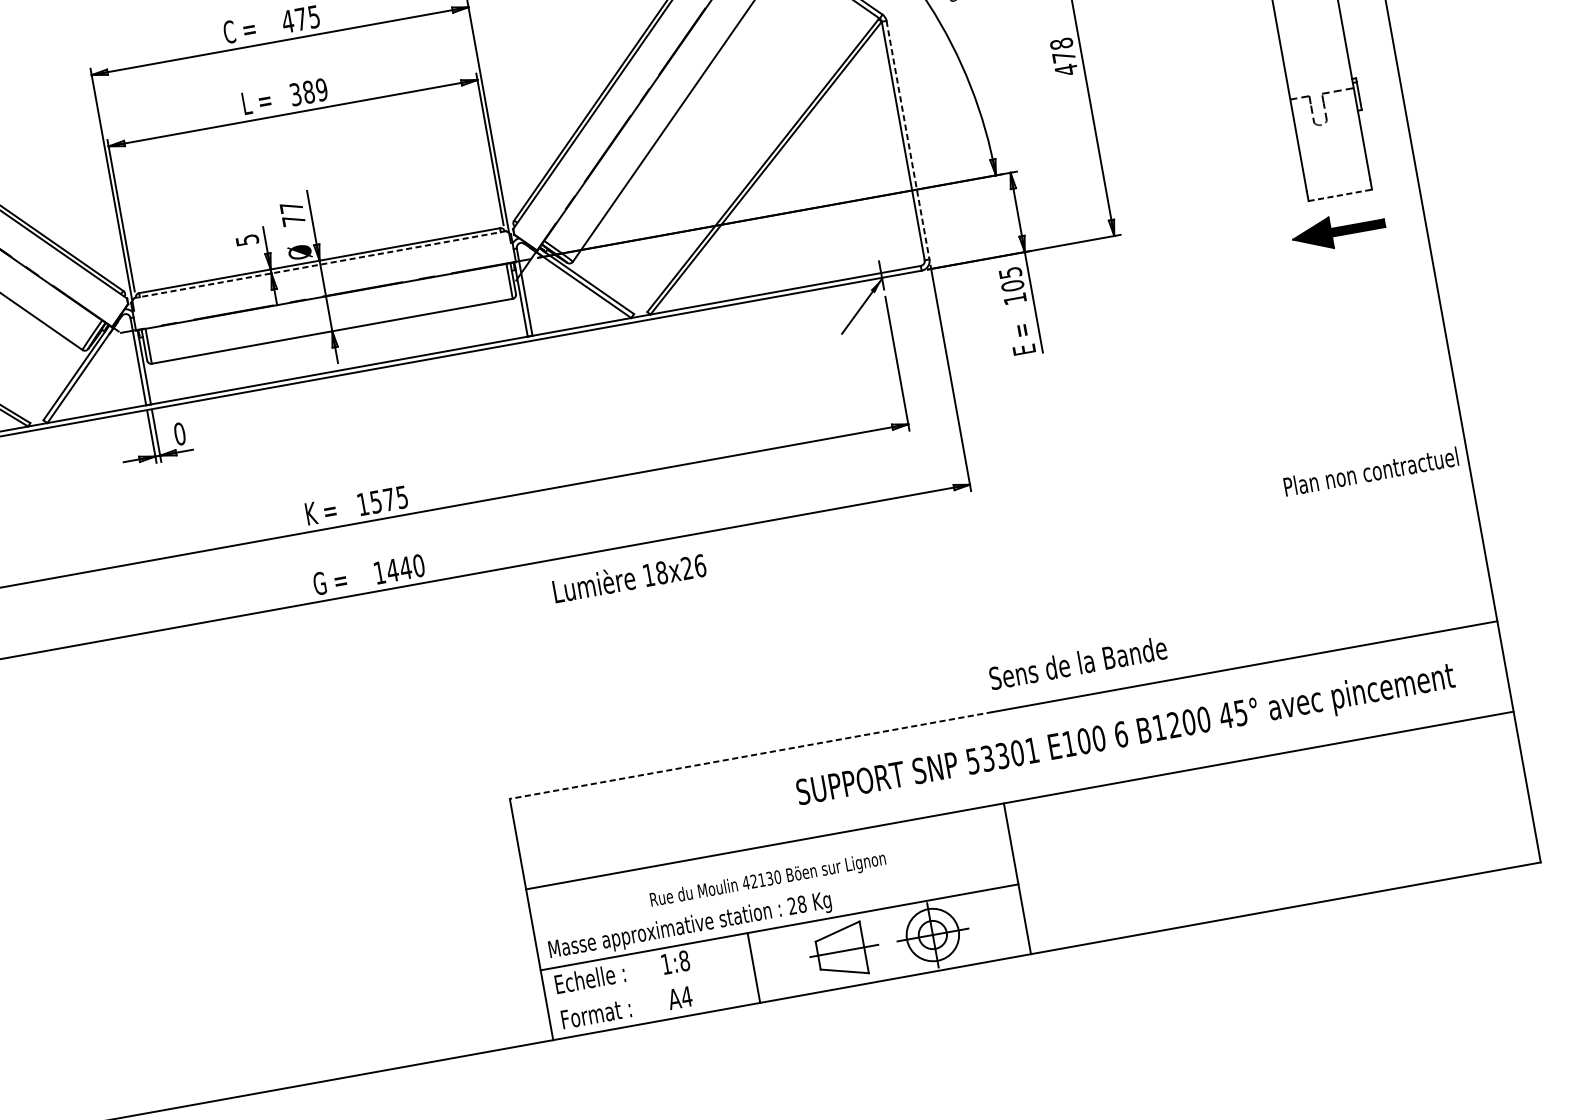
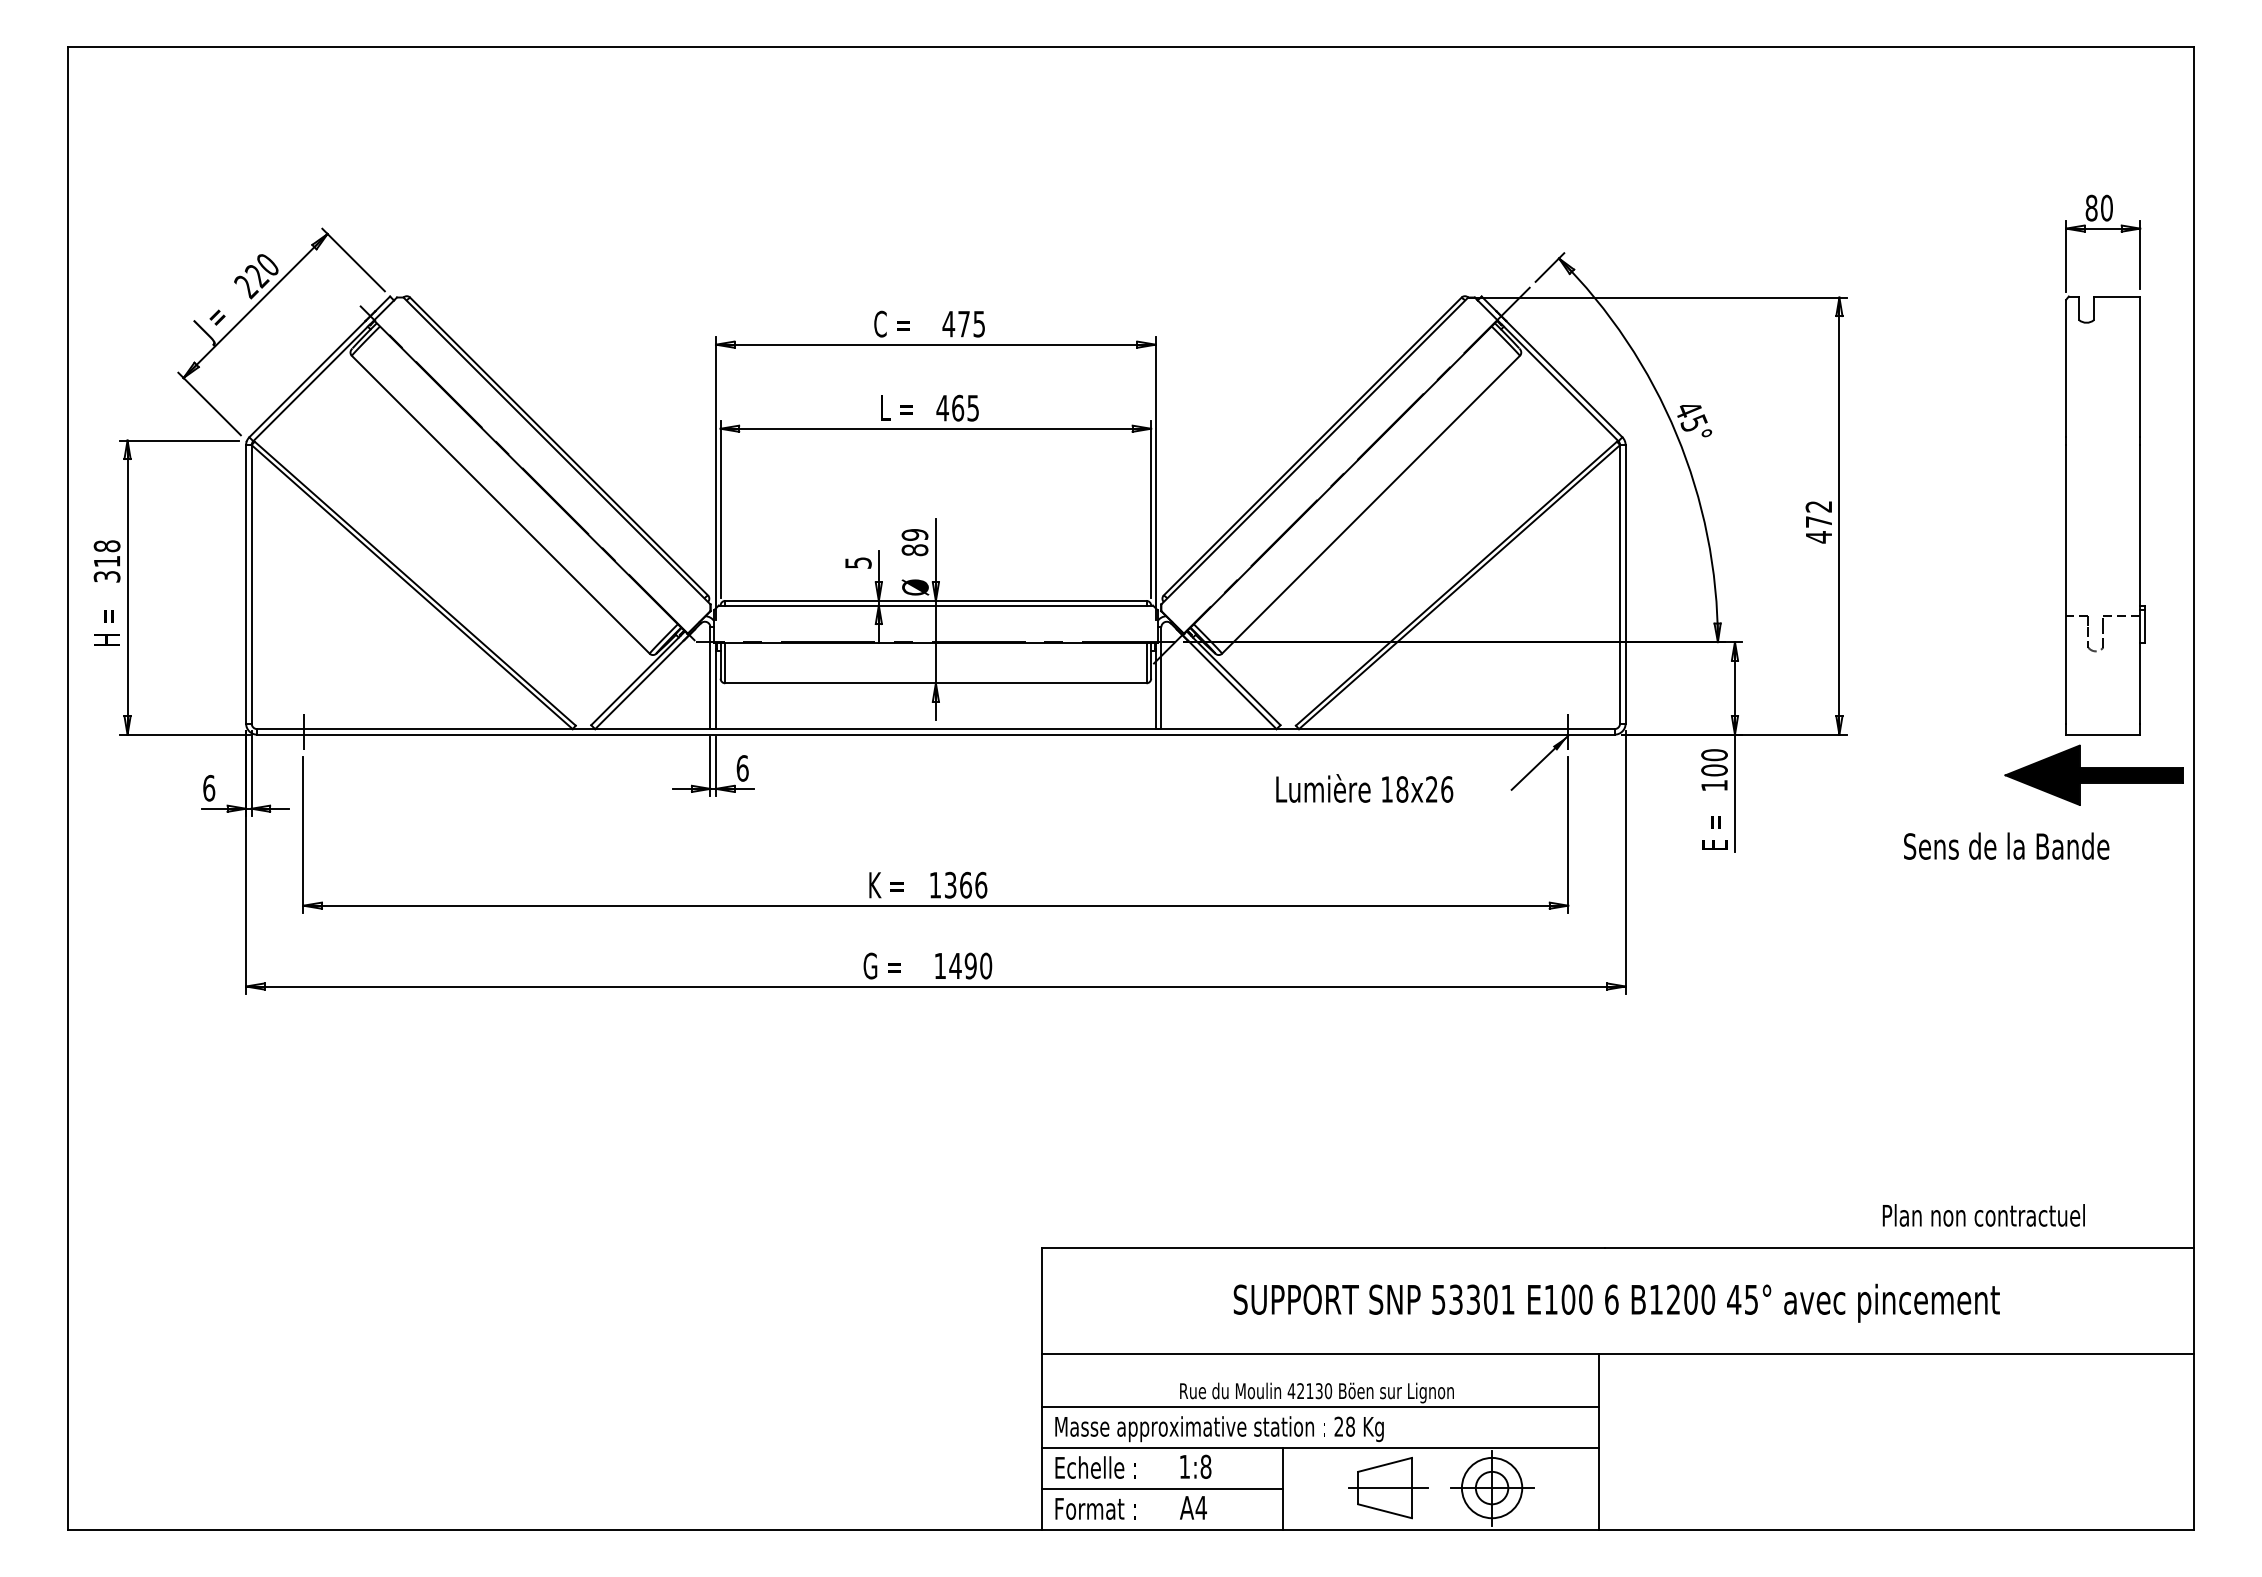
text: (1061, 43) -> (1818, 506), 478 -> 472
text: (308, 91) -> (957, 407), 389 -> 465
line: (907, 140) -> (1625, 584), dashed -> solid
line: (1340, 195) -> (2103, 734), dashed -> solid
text: (292, 213) -> (914, 542), 77 -> 89
part: (1338, 230) -> (2093, 774), size x1.67
line: (319, 264) -> (935, 605), dashed -> solid
text: (1010, 273) -> (1714, 755), 105 -> 100
text: (179, 434) -> (742, 768), 0 -> 6
text: (1370, 471) -> (1983, 1215), moved
text: (389, 498) -> (966, 884), 1575 -> 1366
text: (405, 567) -> (970, 965), 1440 -> 1490
text: (629, 577) -> (1364, 788), moved
text: (1077, 662) -> (2006, 845), moved
text: (1125, 736) -> (1616, 1302), moved
line: (751, 755) -> (1323, 1248), dashed -> solid
line: (773, 892) -> (1320, 1407), added
line: (650, 986) -> (1162, 1488), added

